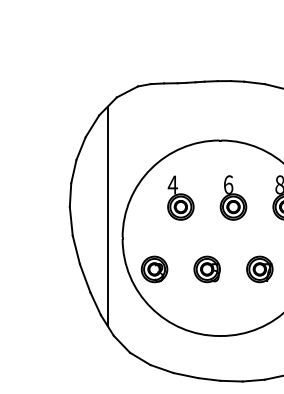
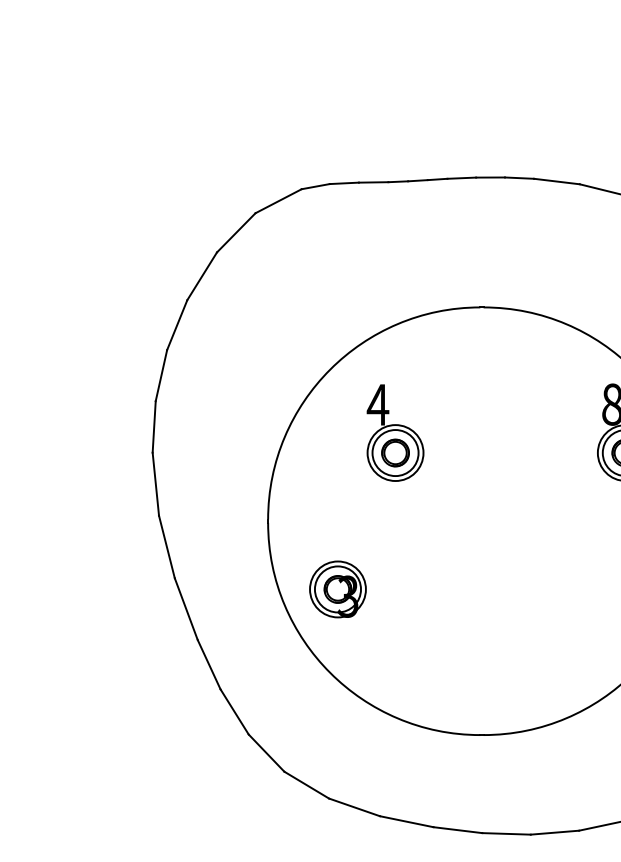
part: (233, 197) -> (510, 432), removed
line: (107, 215) -> (235, 471), removed
part: (206, 269) -> (451, 589), removed
part: (259, 269) -> (567, 589), removed

